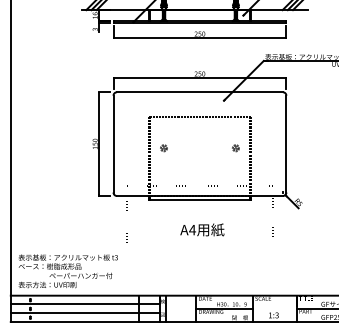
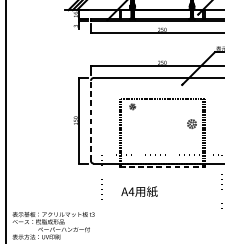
line: (113, 143) -> (90, 120), solid -> dashed
part: (163, 148) -> (132, 107), moved
part: (235, 148) -> (191, 124), size x1.6
line: (200, 200) -> (162, 167), solid -> dashed
text: (202, 229) -> (139, 191), moved

